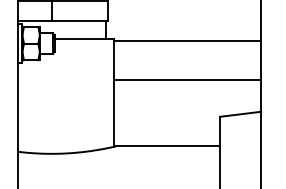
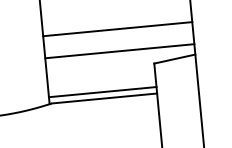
line: (187, 101) -> (119, 51), added
line: (166, 140) -> (102, 92), added

